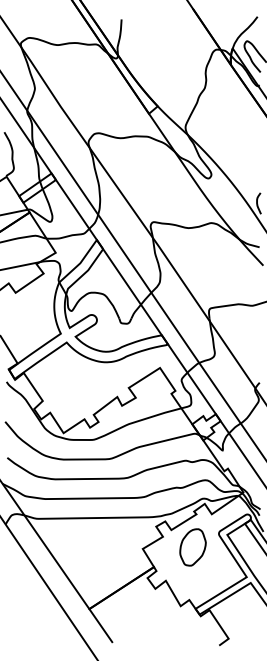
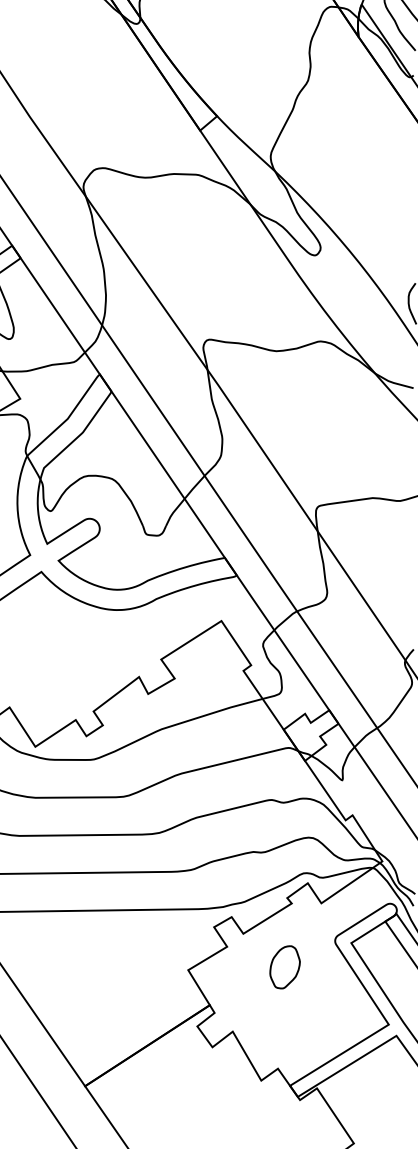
part: (192, 547) -> (284, 967), size x0.6

